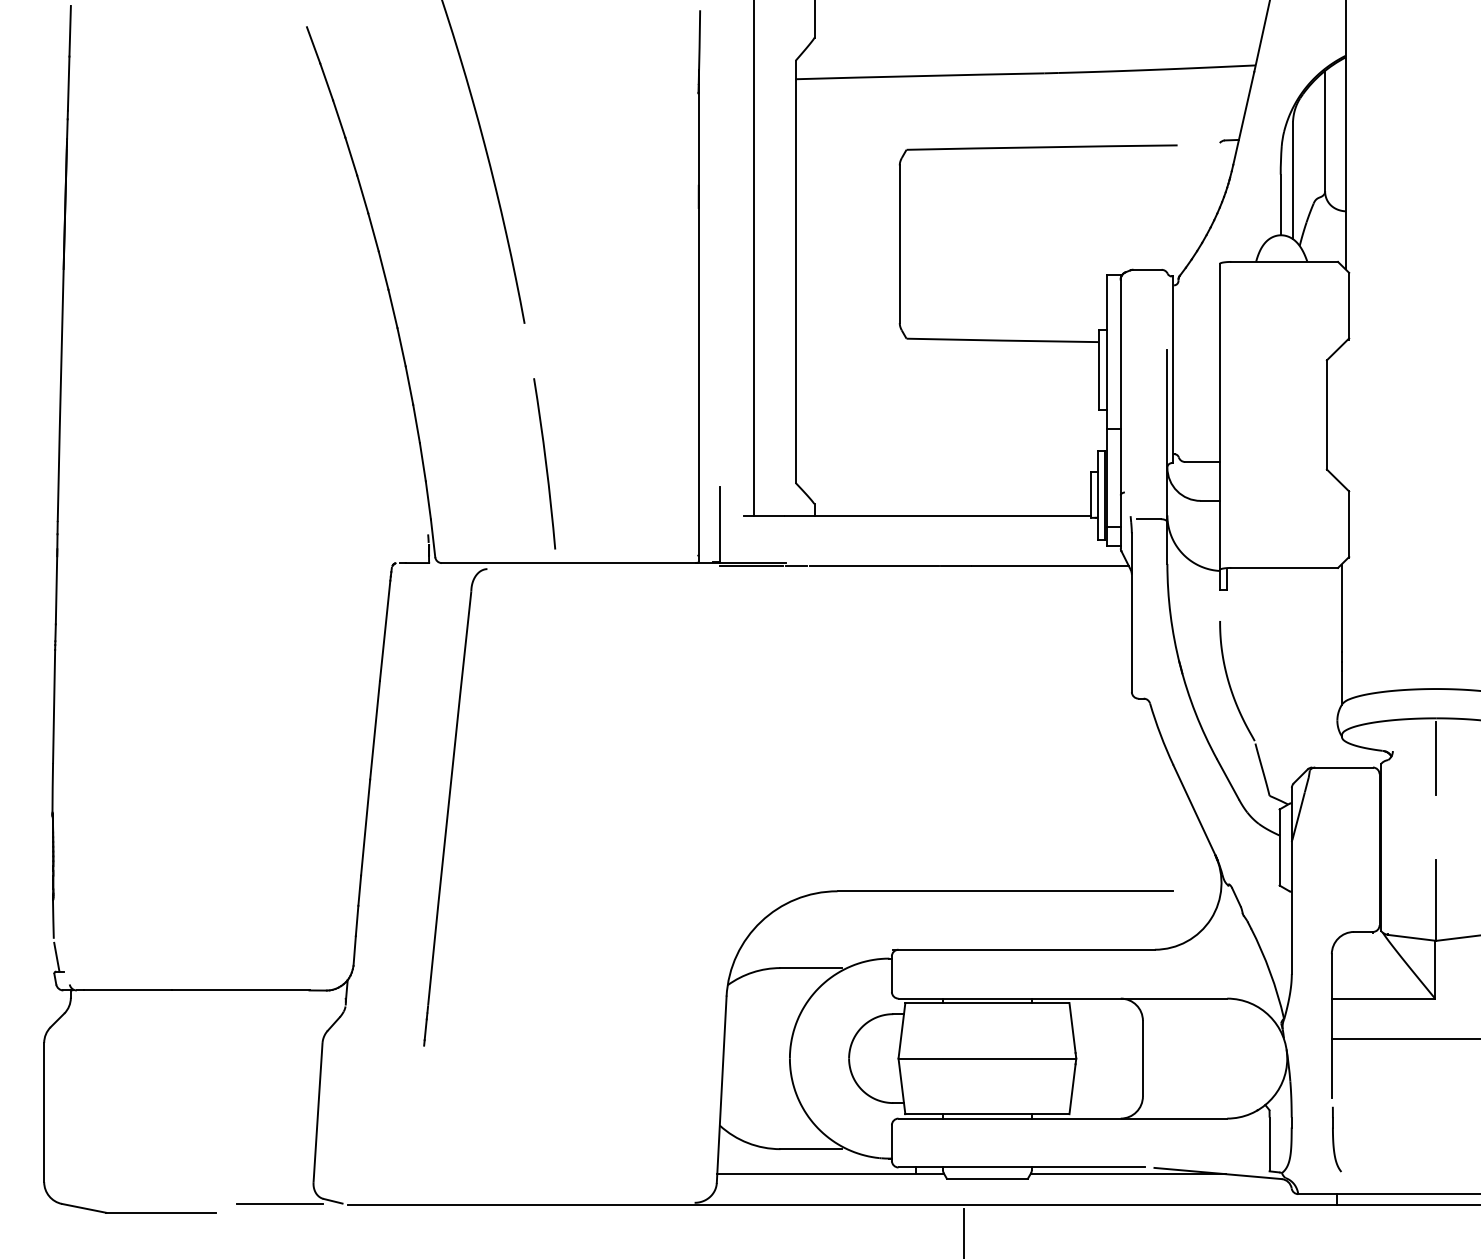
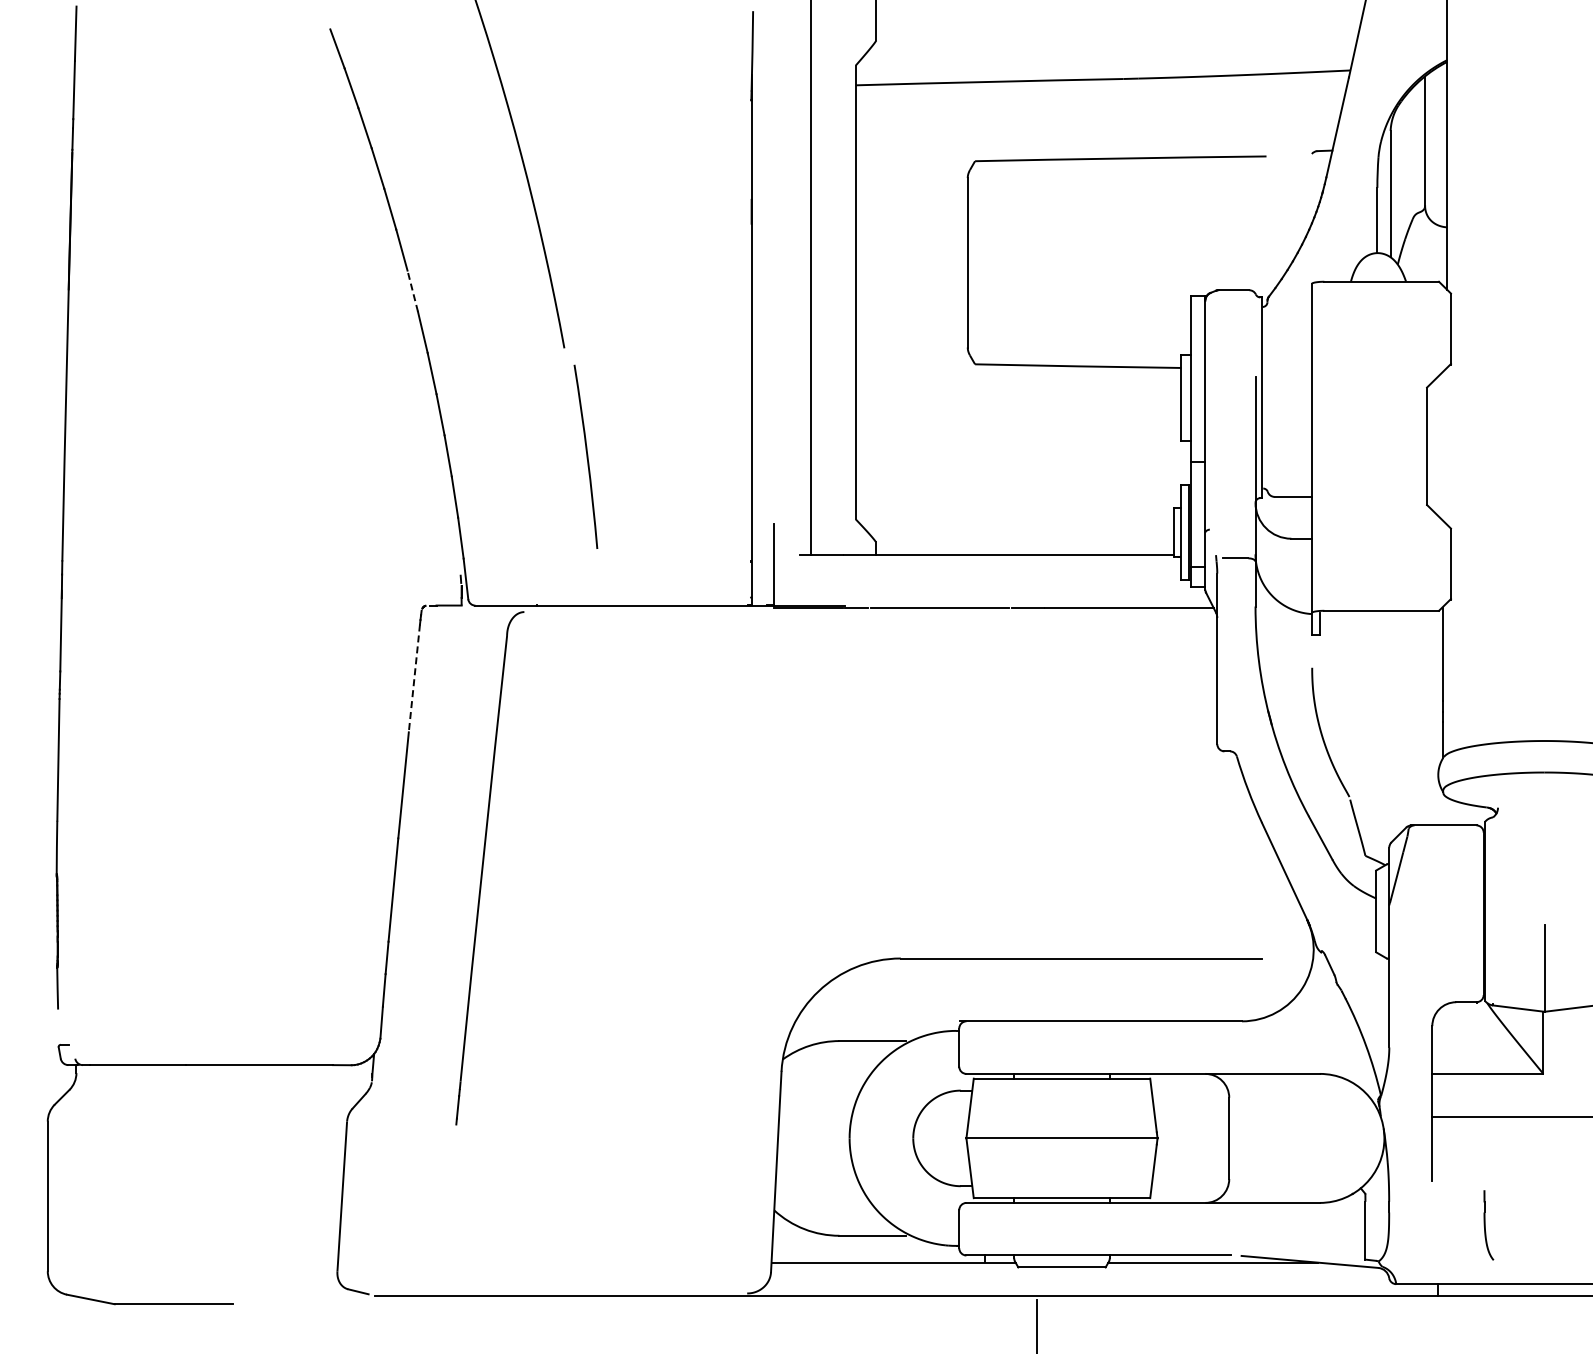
line: (383, 270) -> (412, 290), solid -> dashed
arc: (545, 463) -> (586, 456), moved
line: (385, 630) -> (414, 678), solid -> dashed
line: (1436, 758) -> (1544, 815), removed
line: (56, 956) -> (61, 1028), removed
part: (1336, 1139) -> (1488, 1225), moved
line: (280, 1203) -> (301, 1294), removed

